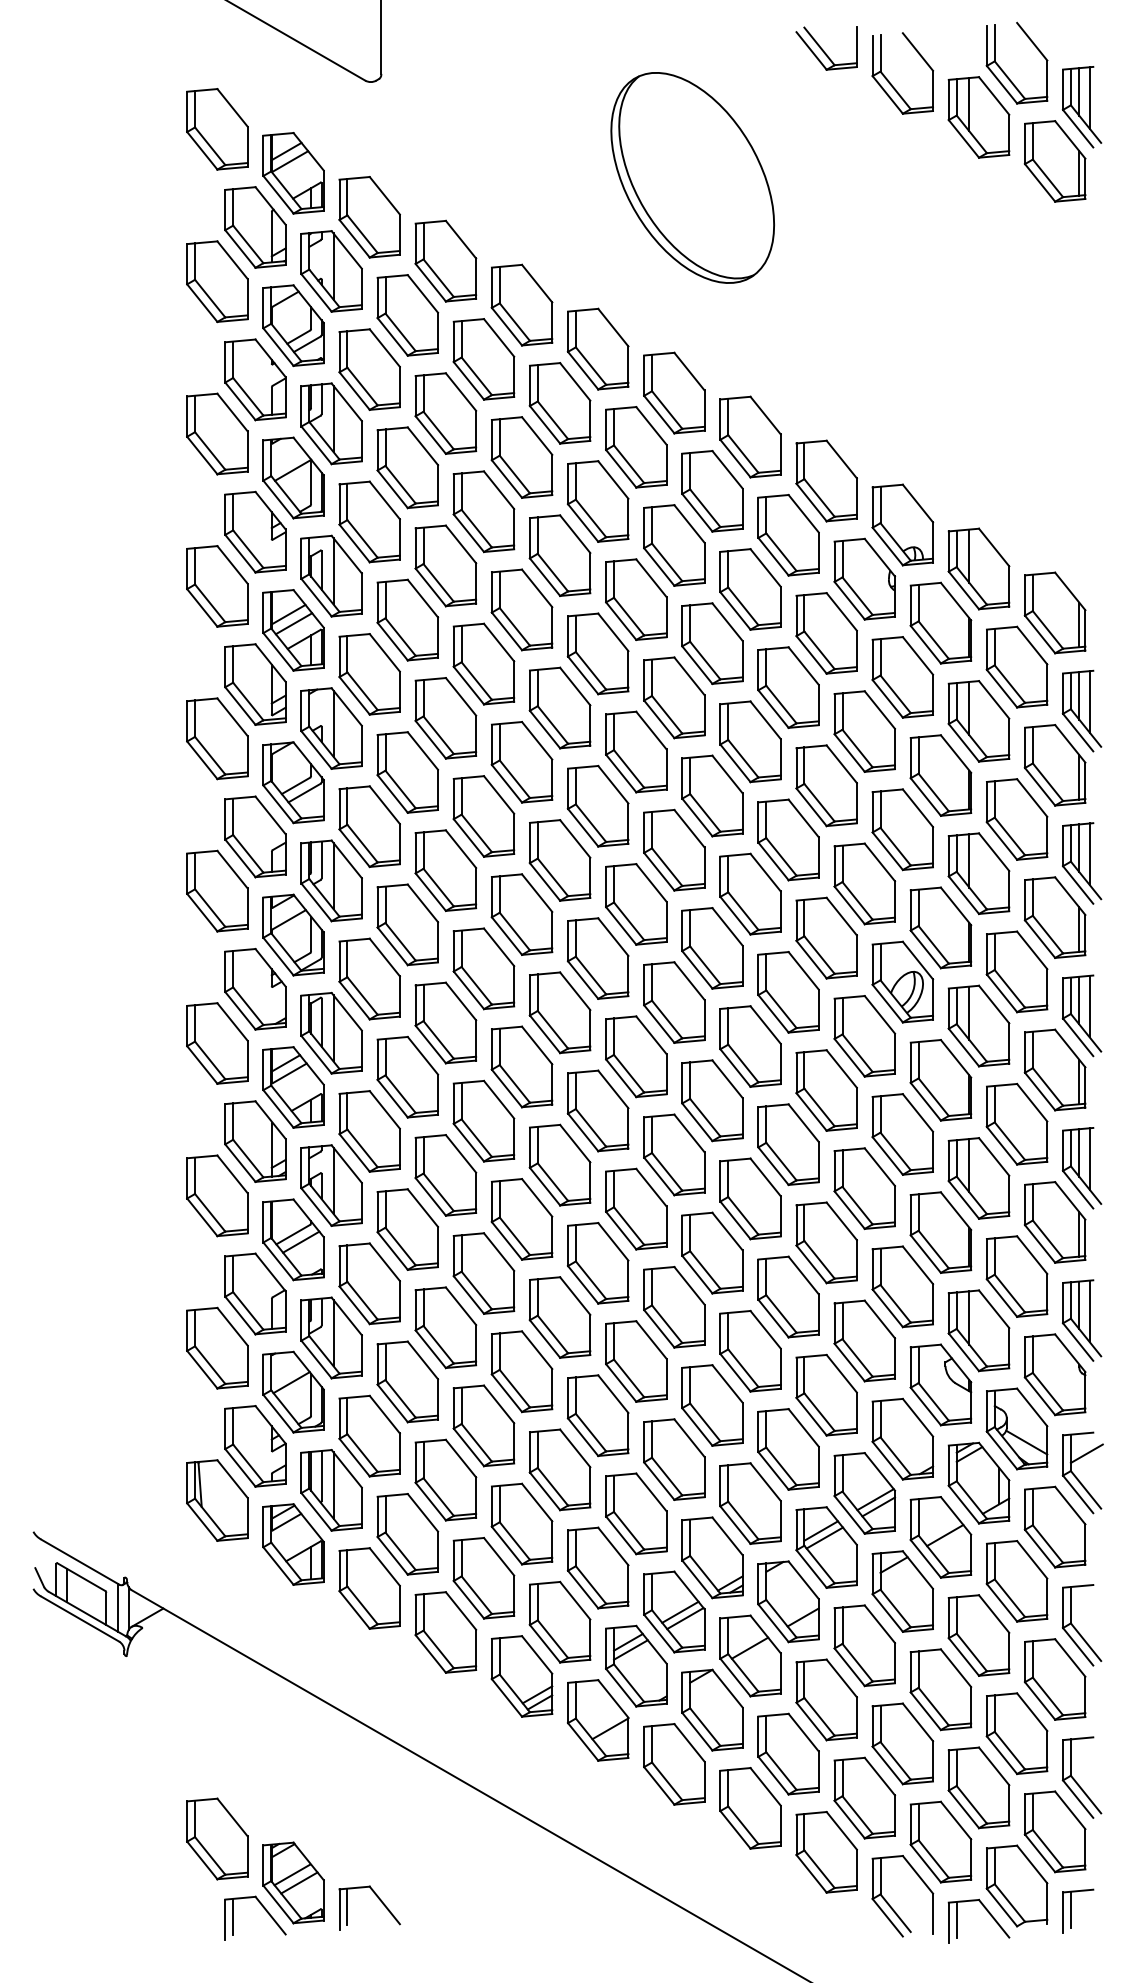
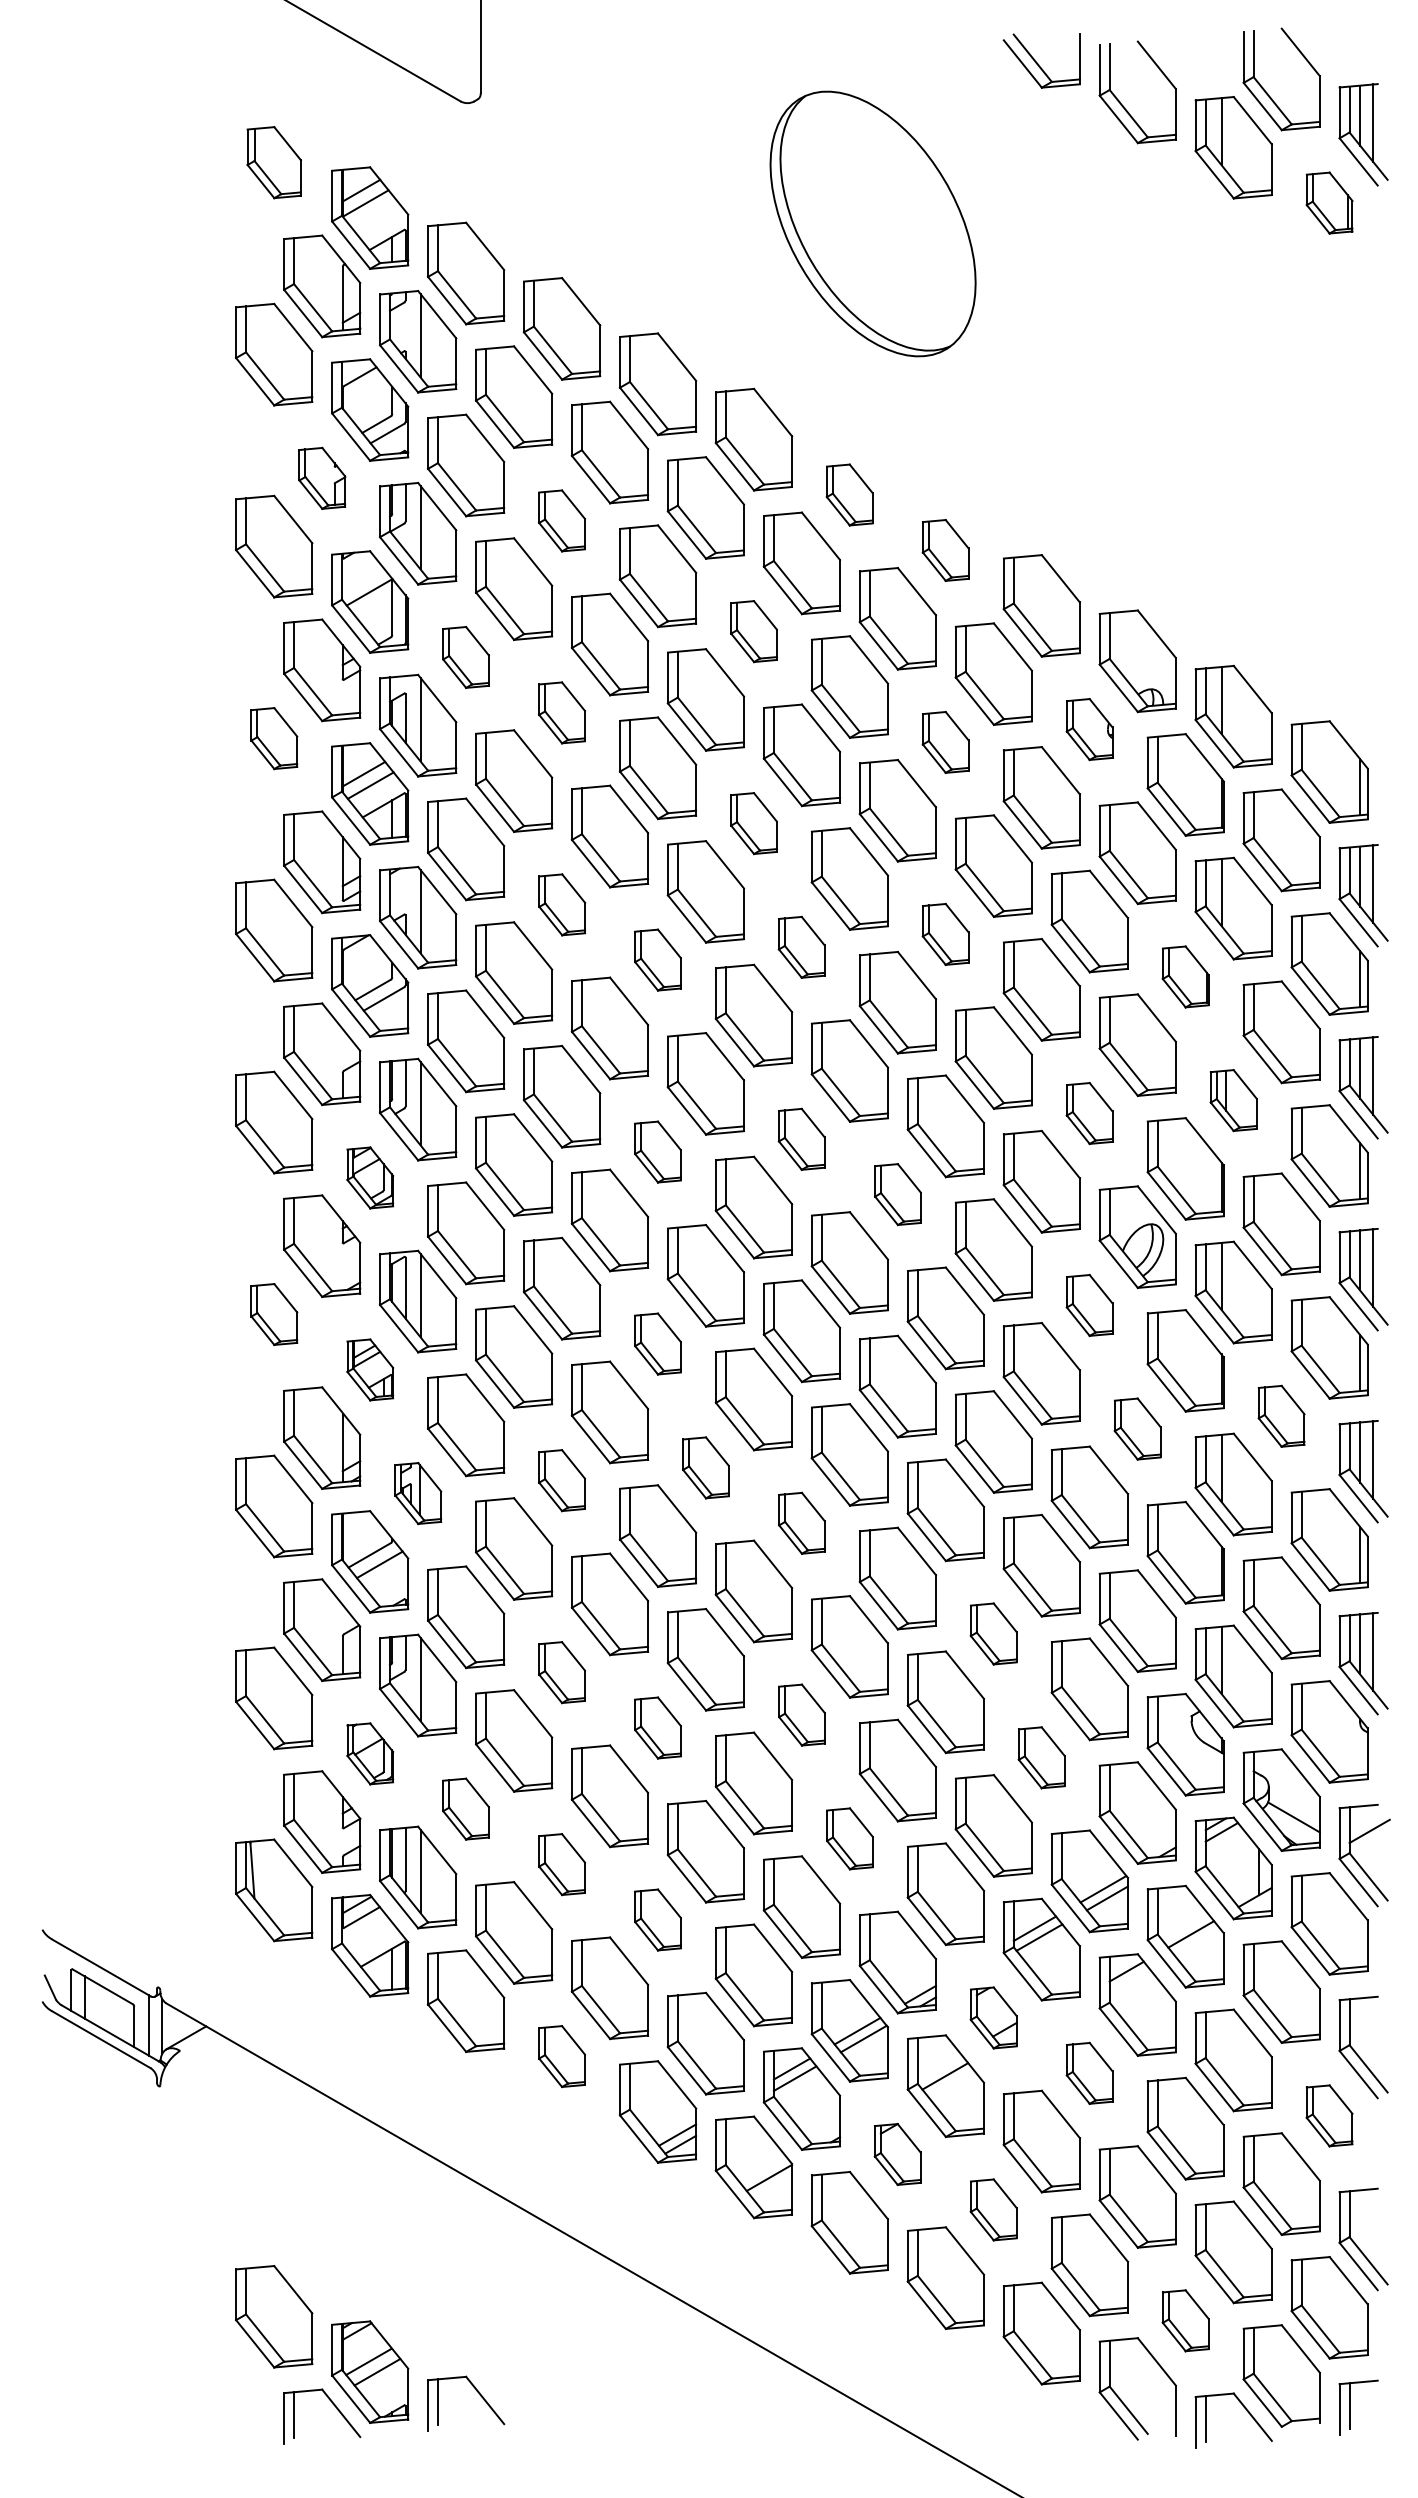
part: (217, 129) -> (274, 162), size x0.7
part: (1054, 160) -> (1329, 202), size x0.6
part: (255, 379) -> (322, 478), size x0.6
part: (674, 392) -> (849, 494), size x0.6
part: (445, 413) -> (561, 520), size x0.6
part: (750, 437) -> (945, 550), size x0.6
part: (597, 501) -> (753, 631), size x0.6
part: (369, 522) -> (465, 657), size x0.6
part: (445, 565) -> (561, 712), size x0.6
part: (864, 579) -> (1089, 729), size x0.6
part: (217, 586) -> (274, 738), size x0.6
part: (750, 589) -> (945, 742), size x0.6
part: (597, 653) -> (753, 823), size x0.6
part: (446, 718) -> (562, 904), size x0.6
part: (750, 741) -> (945, 934), size x0.6
part: (635, 752) -> (801, 947), size x0.6
part: (521, 761) -> (657, 959), size x0.6
part: (940, 775) -> (1185, 976), size x0.6
part: (978, 873) -> (1233, 1100), size x0.6
part: (864, 883) -> (1089, 1113), size x0.6
part: (635, 904) -> (801, 1139), size x0.6
part: (521, 914) -> (657, 1151), size x0.6
part: (293, 934) -> (370, 1177), size x0.6
part: (712, 948) -> (897, 1194), size x0.6
part: (864, 1036) -> (1089, 1305), size x0.6
part: (217, 1043) -> (274, 1314), size x0.6
part: (521, 1066) -> (657, 1343), size x0.6
part: (293, 1087) -> (370, 1369), size x0.6
part: (1016, 1124) -> (1281, 1416), size x0.6
part: (902, 1133) -> (1137, 1428), size x0.6
part: (559, 1164) -> (705, 1467), size x0.6
part: (445, 1175) -> (561, 1480), size x0.6
part: (331, 1185) -> (418, 1493), size x0.6
part: (635, 1209) -> (801, 1523), size x0.6
part: (788, 1296) -> (993, 1633), size x0.6
part: (445, 1327) -> (561, 1672), size x0.6
part: (635, 1360) -> (801, 1714), size x0.6
part: (521, 1371) -> (657, 1727), size x0.6
part: (293, 1391) -> (370, 1753), size x0.6
part: (826, 1395) -> (1041, 1757), size x0.6
part: (369, 1435) -> (465, 1808), size x0.6
part: (674, 1459) -> (849, 1838), size x0.6
part: (445, 1480) -> (561, 1864), size x0.6
part: (521, 1523) -> (657, 1919), size x0.6
part: (788, 1601) -> (993, 2017), size x0.6
part: (445, 1632) -> (561, 2056), size x0.6
part: (864, 1645) -> (1089, 2073), size x0.6
part: (1054, 1679) -> (1329, 2115), size x0.6
part: (712, 1710) -> (897, 2154), size x0.6
part: (788, 1753) -> (993, 2209), size x0.6
part: (940, 1841) -> (1185, 2320), size x0.6

